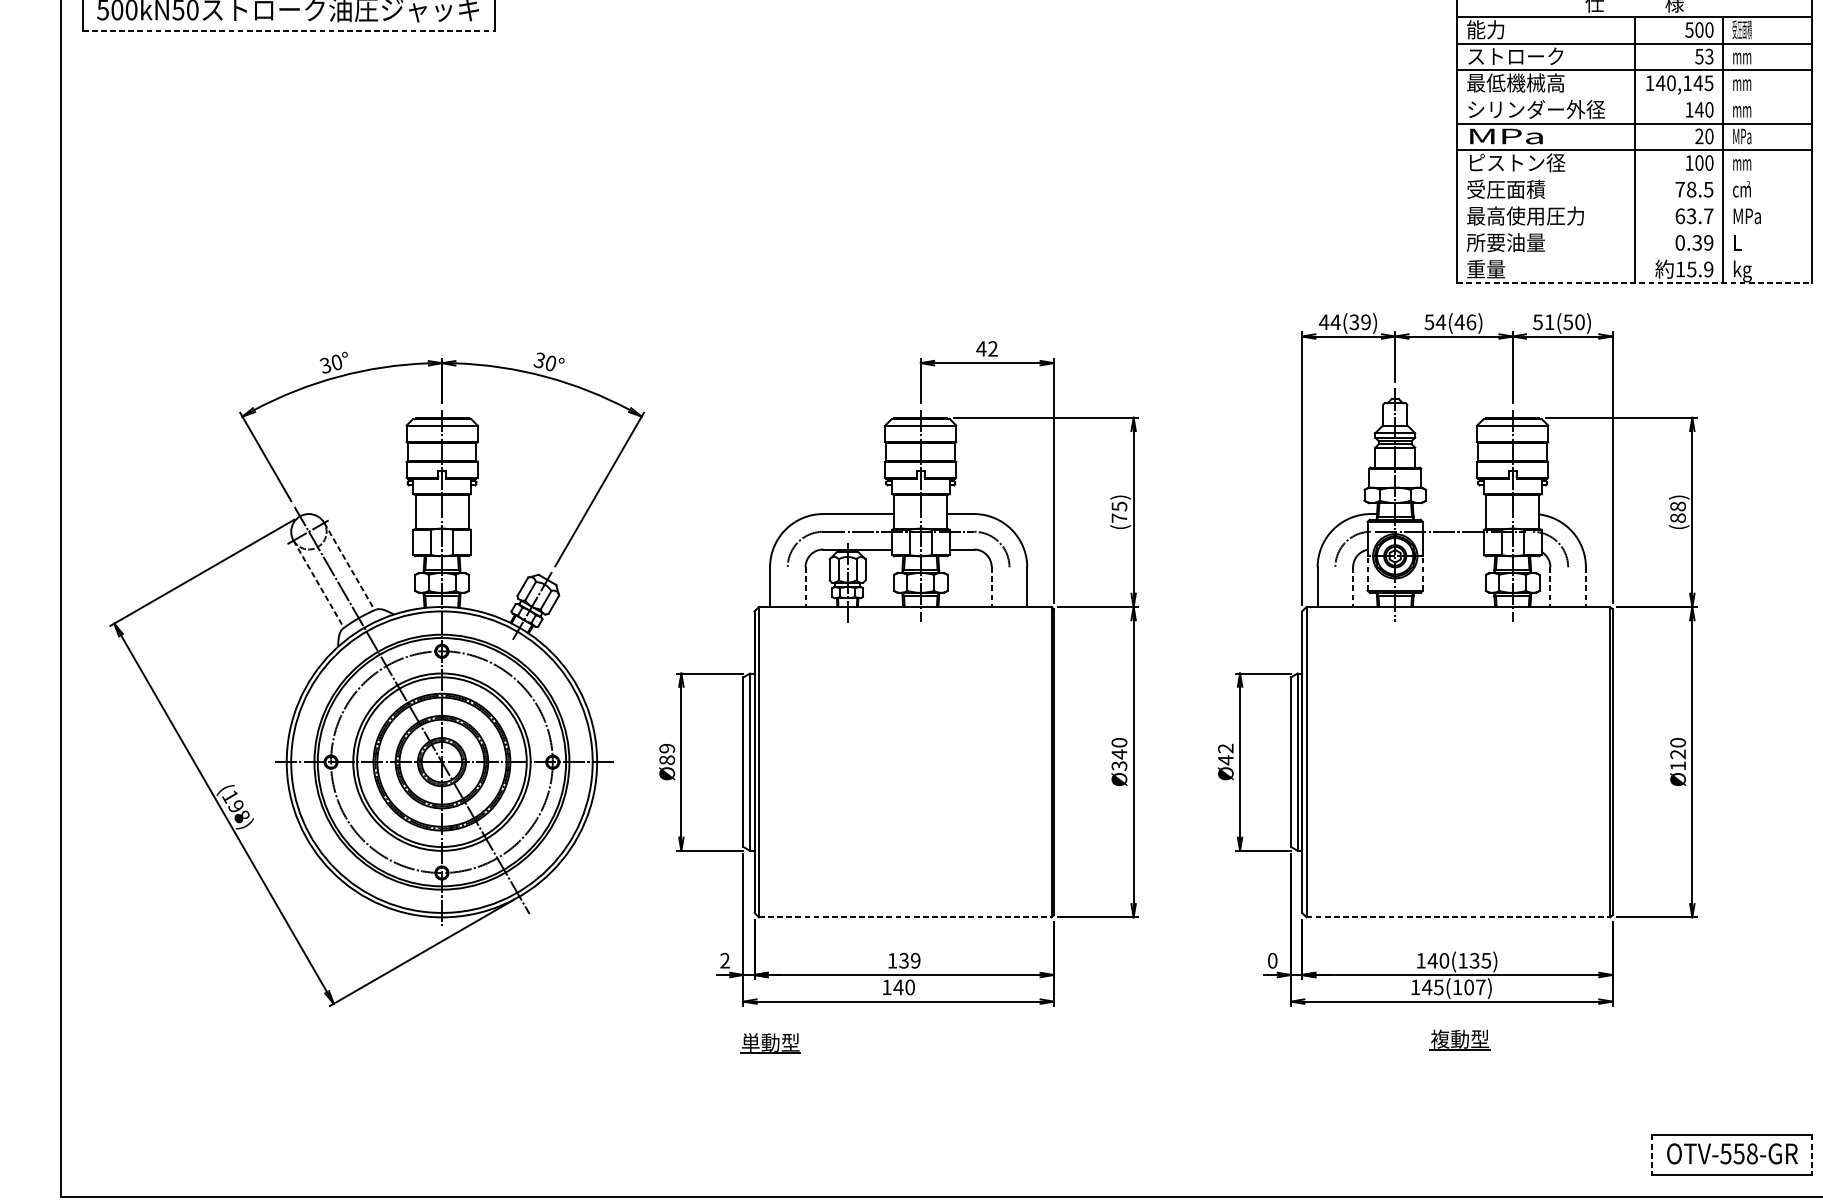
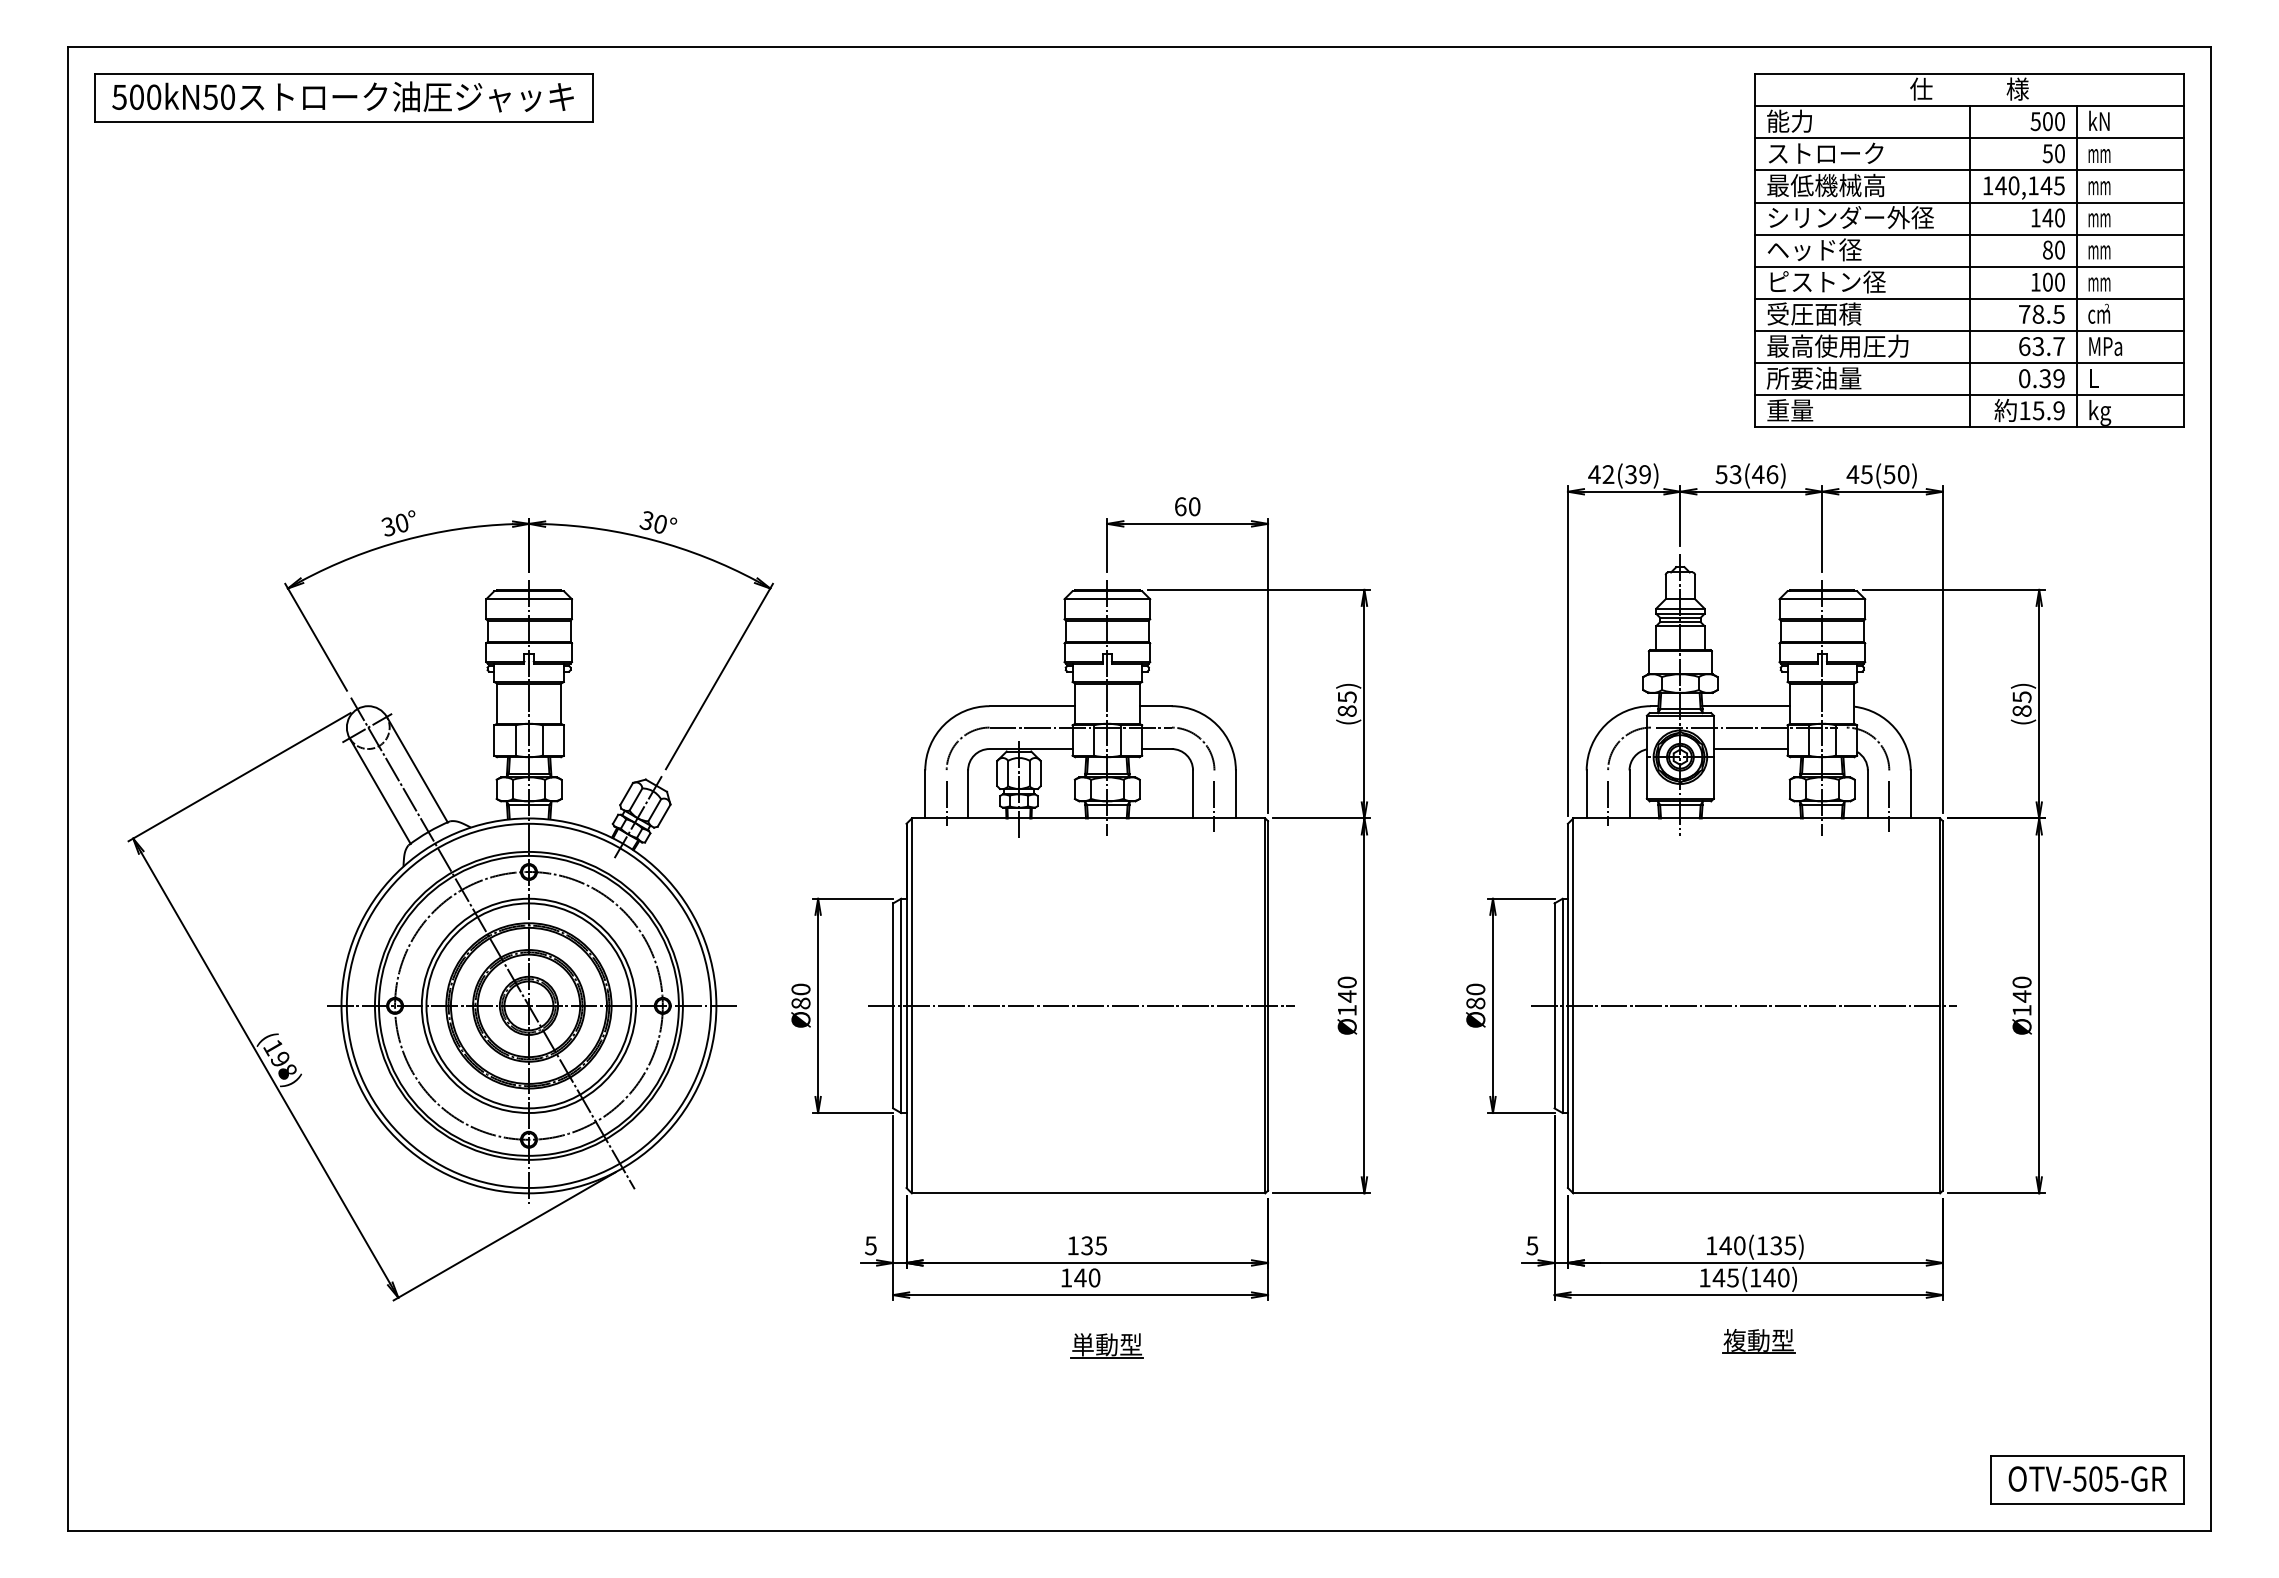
text: (1742, 29) -> (2099, 120), 受圧面積 -> kN
line: (289, 30) -> (344, 122), dashed -> solid
text: (1709, 56) -> (2059, 153), 53 -> 50
line: (1634, 97) -> (1969, 202), added
text: (1506, 135) -> (1814, 249), MPa -> ヘッド径
text: (1699, 135) -> (2047, 249), 20 -> 80
text: (1742, 135) -> (2099, 249), MPa -> mm
line: (1634, 176) -> (1969, 298), added
line: (1634, 203) -> (1969, 331), added
line: (1634, 230) -> (1969, 363), added
line: (1634, 256) -> (1969, 395), added
line: (1635, 283) -> (1970, 427), dashed -> solid
text: (1335, 322) -> (1608, 474), 44(39) -> 42(39)
text: (1440, 322) -> (1735, 474), 54(46) -> 53(46)
text: (1543, 322) -> (1859, 474), 51(50) -> 45(50)
text: (987, 348) -> (1187, 506), 42 -> 60
text: (1677, 506) -> (2021, 697), (88) -> (85)
line: (1449, 514) -> (1746, 706), added
text: (1118, 517) -> (1346, 710), (75) -> (85)
line: (1453, 549) -> (1750, 749), added
line: (349, 567) -> (417, 770), dashed -> solid
line: (1367, 573) -> (1646, 777), dashed -> solid
line: (1422, 573) -> (1713, 777), dashed -> solid
line: (319, 584) -> (380, 791), dashed -> solid
line: (805, 587) -> (968, 794), dashed -> solid
line: (992, 587) -> (1193, 794), dashed -> solid
line: (1353, 587) -> (1629, 794), dashed -> solid
line: (1550, 587) -> (1867, 794), dashed -> solid
line: (1585, 587) -> (1910, 794), dashed -> solid
line: (787, 594) -> (946, 803), added
line: (1335, 594) -> (1608, 803), added
line: (1009, 597) -> (1214, 806), added
line: (1568, 597) -> (1889, 806), added
text: (666, 748) -> (800, 989), Ø89 -> Ø80
text: (1225, 754) -> (1475, 996), Ø42 -> Ø80
text: (1677, 754) -> (2021, 996), Ø120 -> Ø140
line: (899, 761) -> (1081, 1005), added
line: (1447, 761) -> (1743, 1005), added
text: (1118, 765) -> (1346, 1010), Ø340 -> Ø140
line: (905, 917) -> (1088, 1193), dashed -> solid
line: (1459, 917) -> (1757, 1193), dashed -> solid
text: (724, 960) -> (870, 1245), 2 -> 5
text: (915, 960) -> (1100, 1245), 139 -> 135
text: (1272, 960) -> (1532, 1245), 0 -> 5
text: (1474, 987) -> (1776, 1277), 145(107) -> 145(140)
part: (770, 1043) -> (1106, 1345), moved
text: (1745, 1153) -> (2103, 1478), OTV-558-GR -> OTV-505-GR
line: (1652, 1155) -> (1991, 1480), dashed -> solid
line: (1811, 1155) -> (2183, 1480), dashed -> solid

